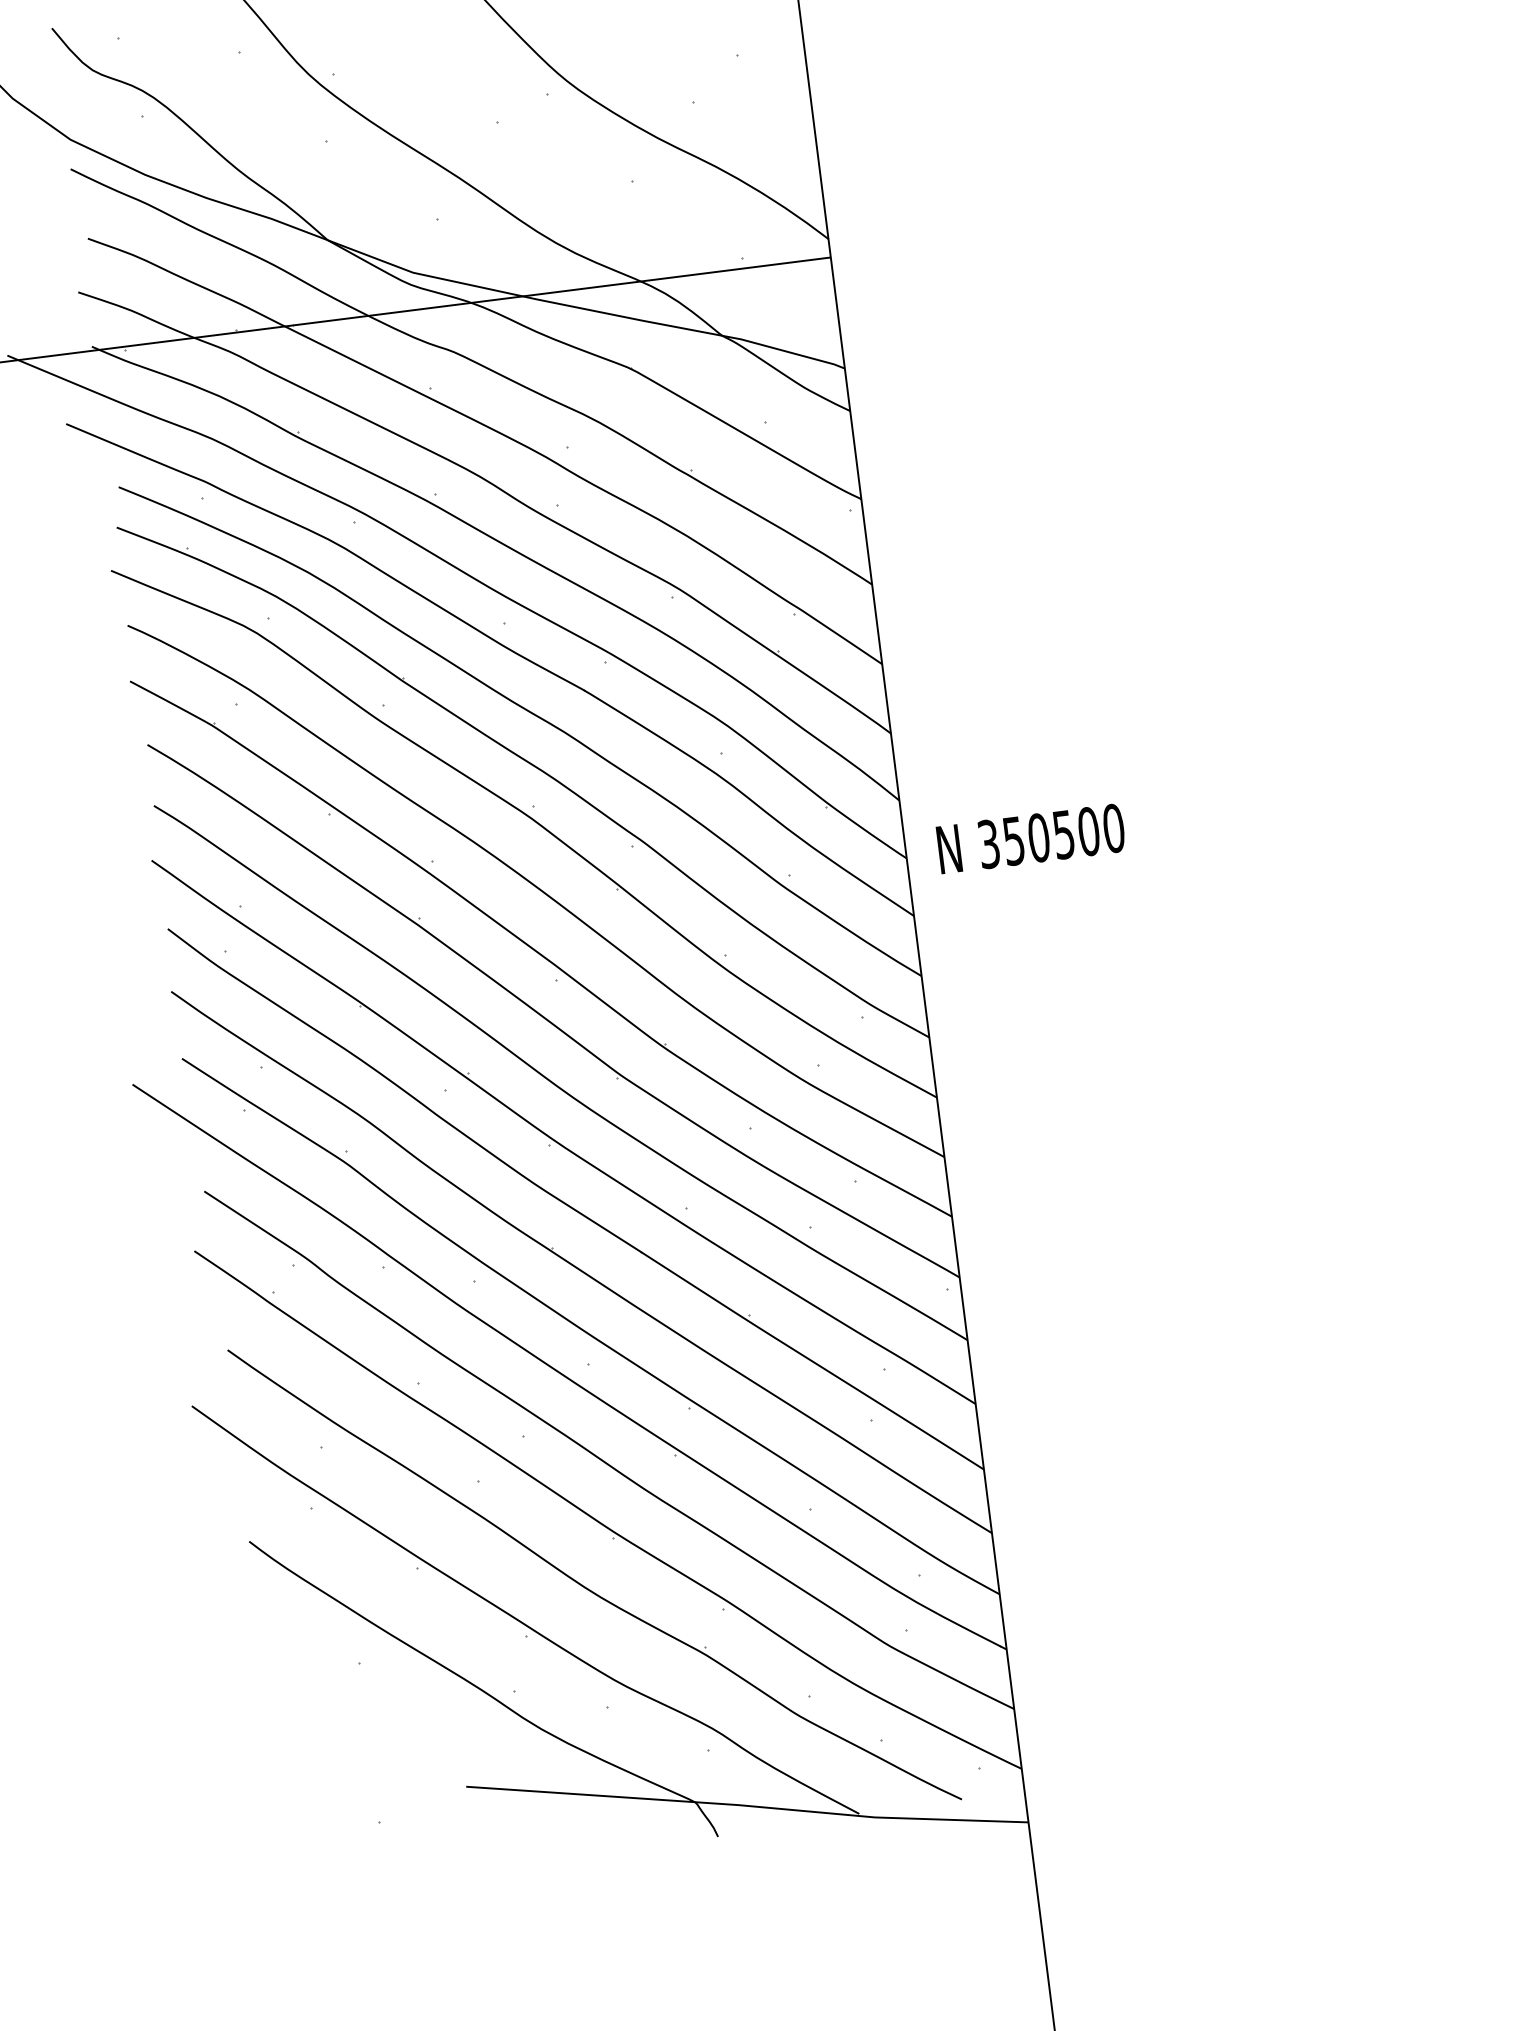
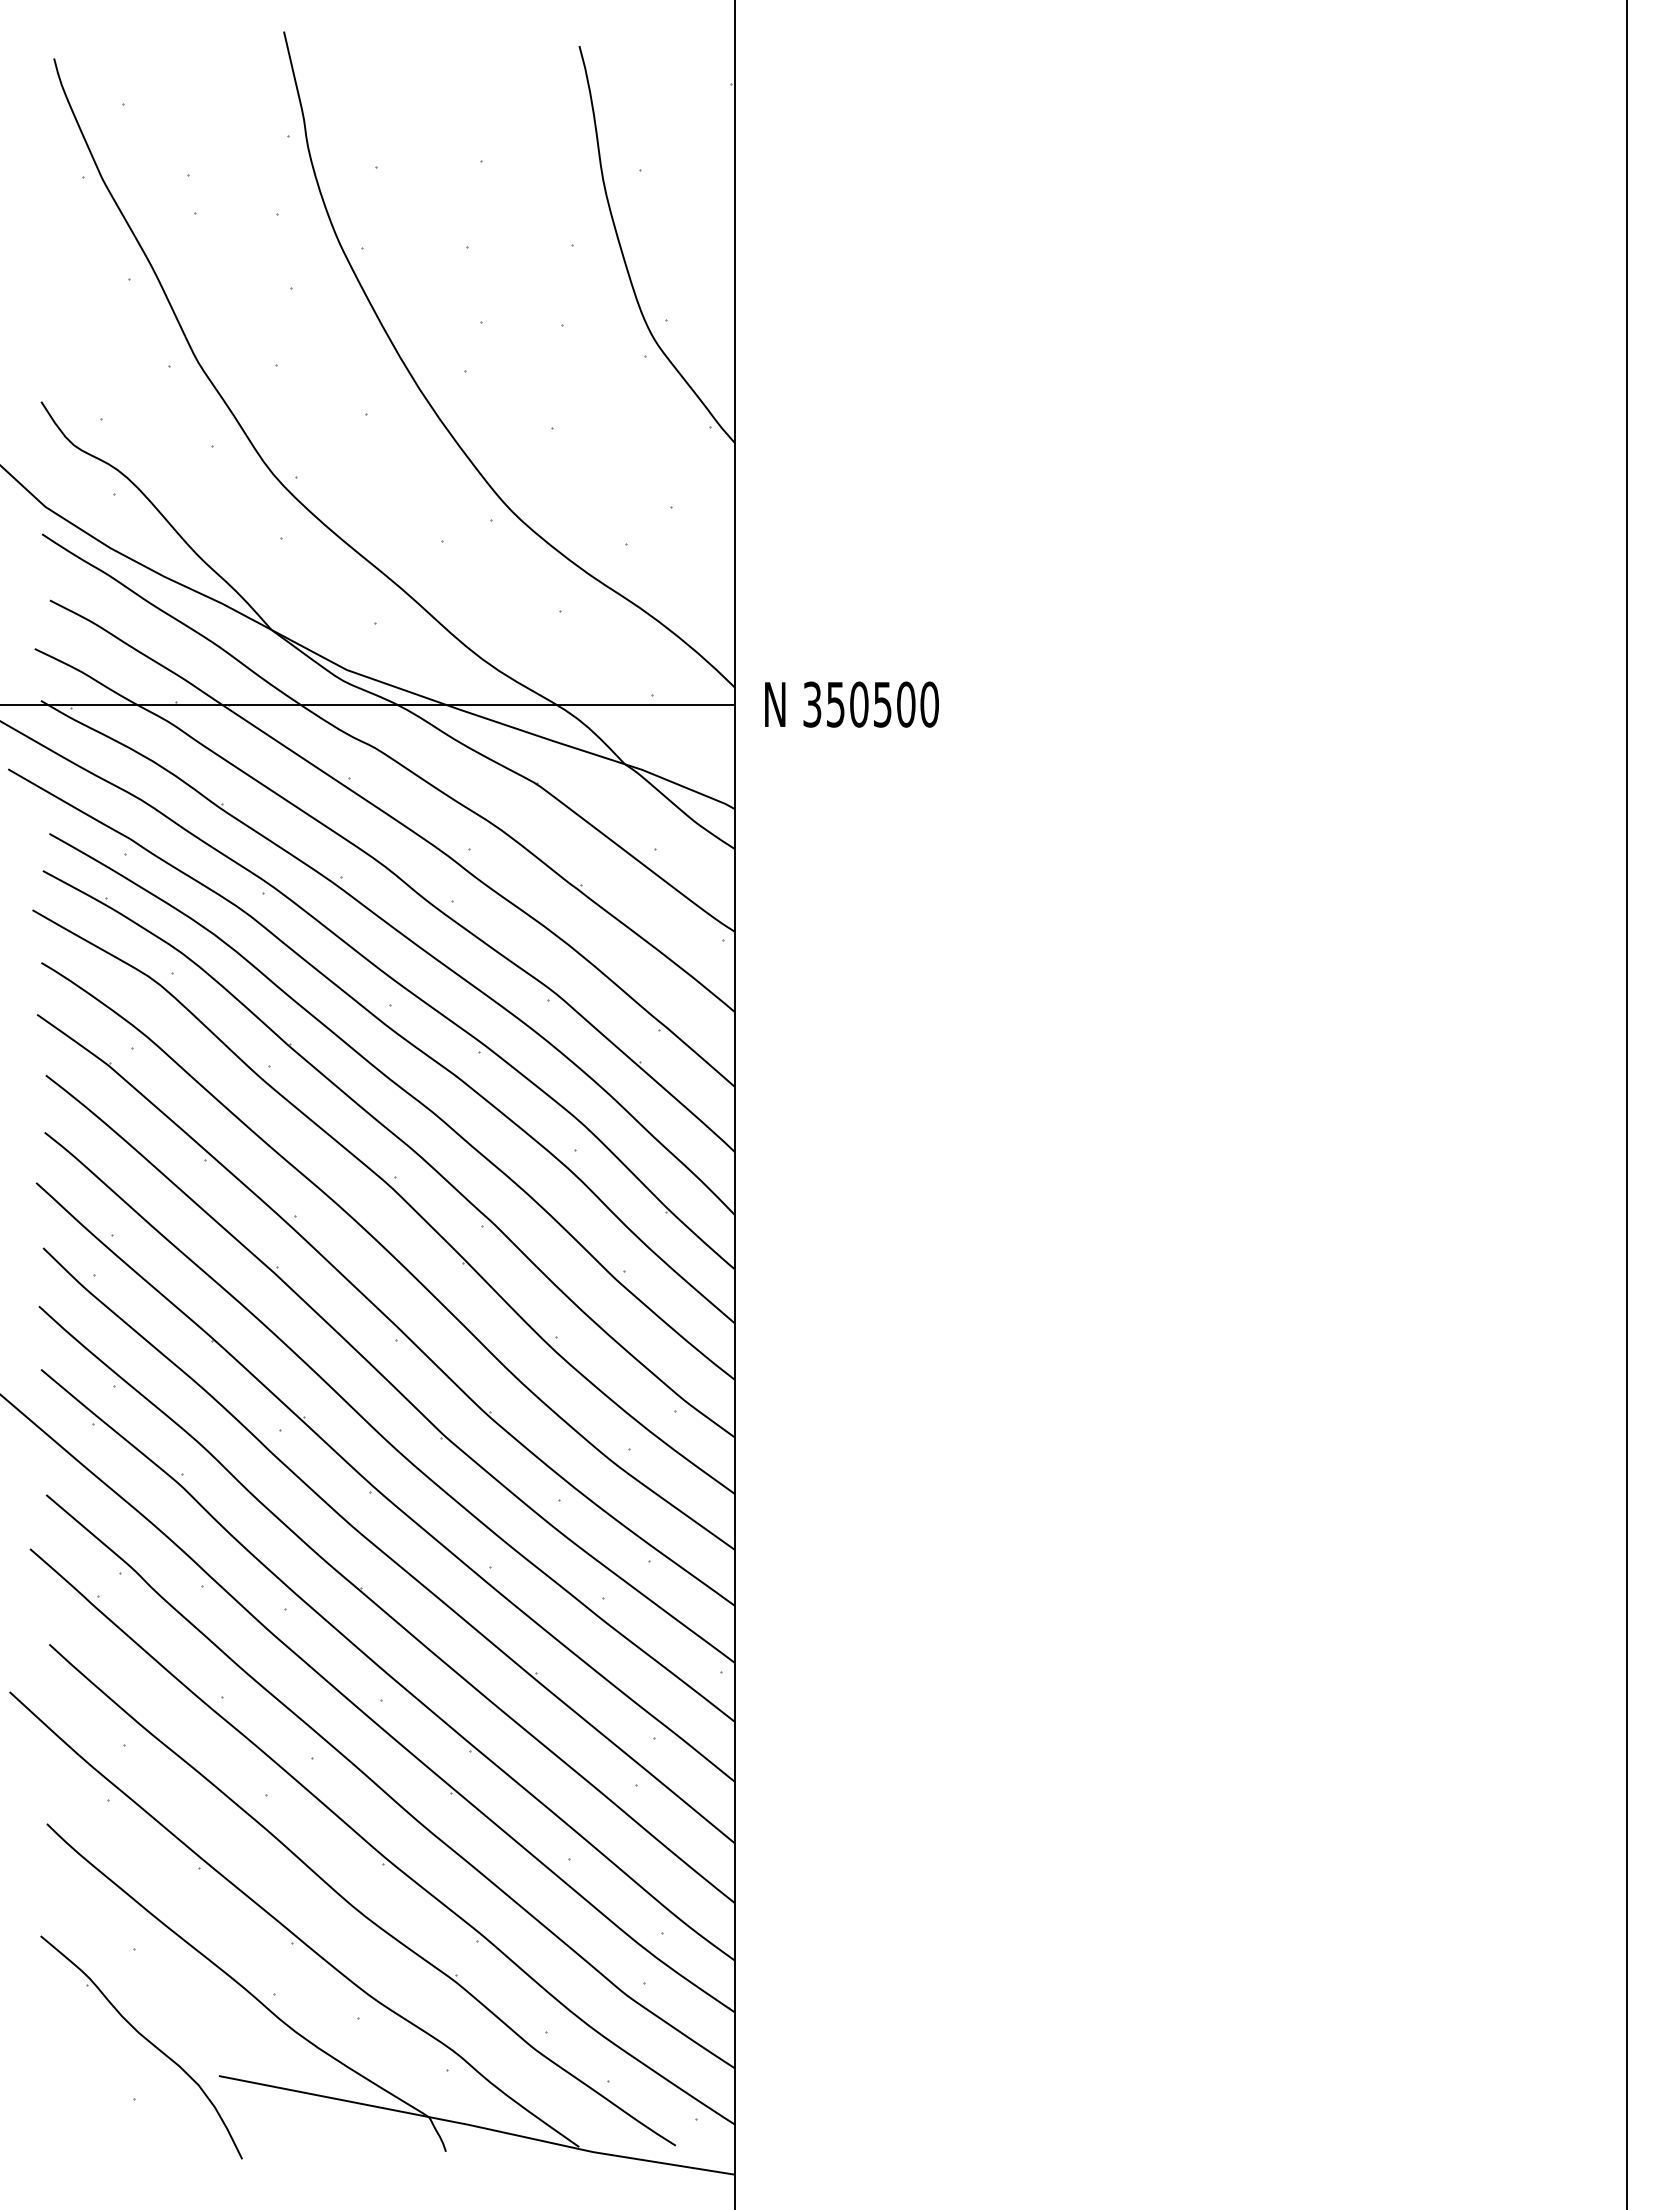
text: (1030, 838) -> (851, 704), moved
part: (385, 1759) -> (147, 2041), added

